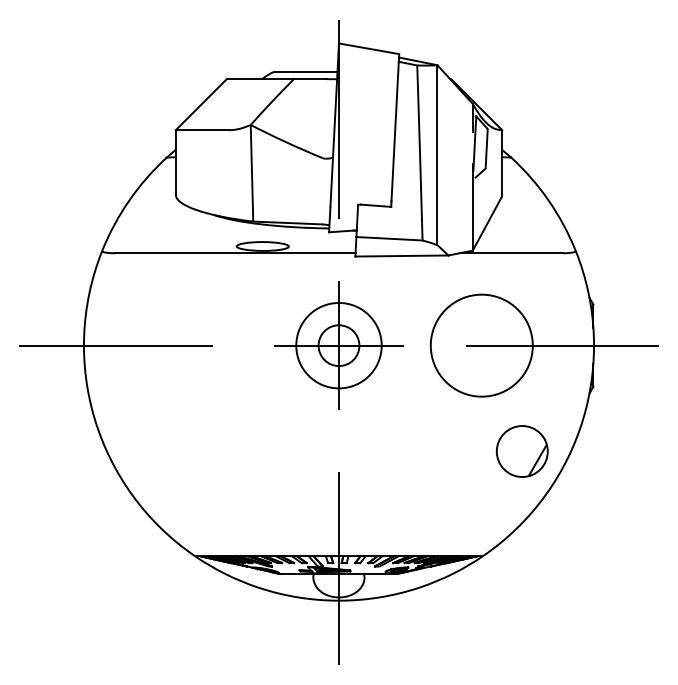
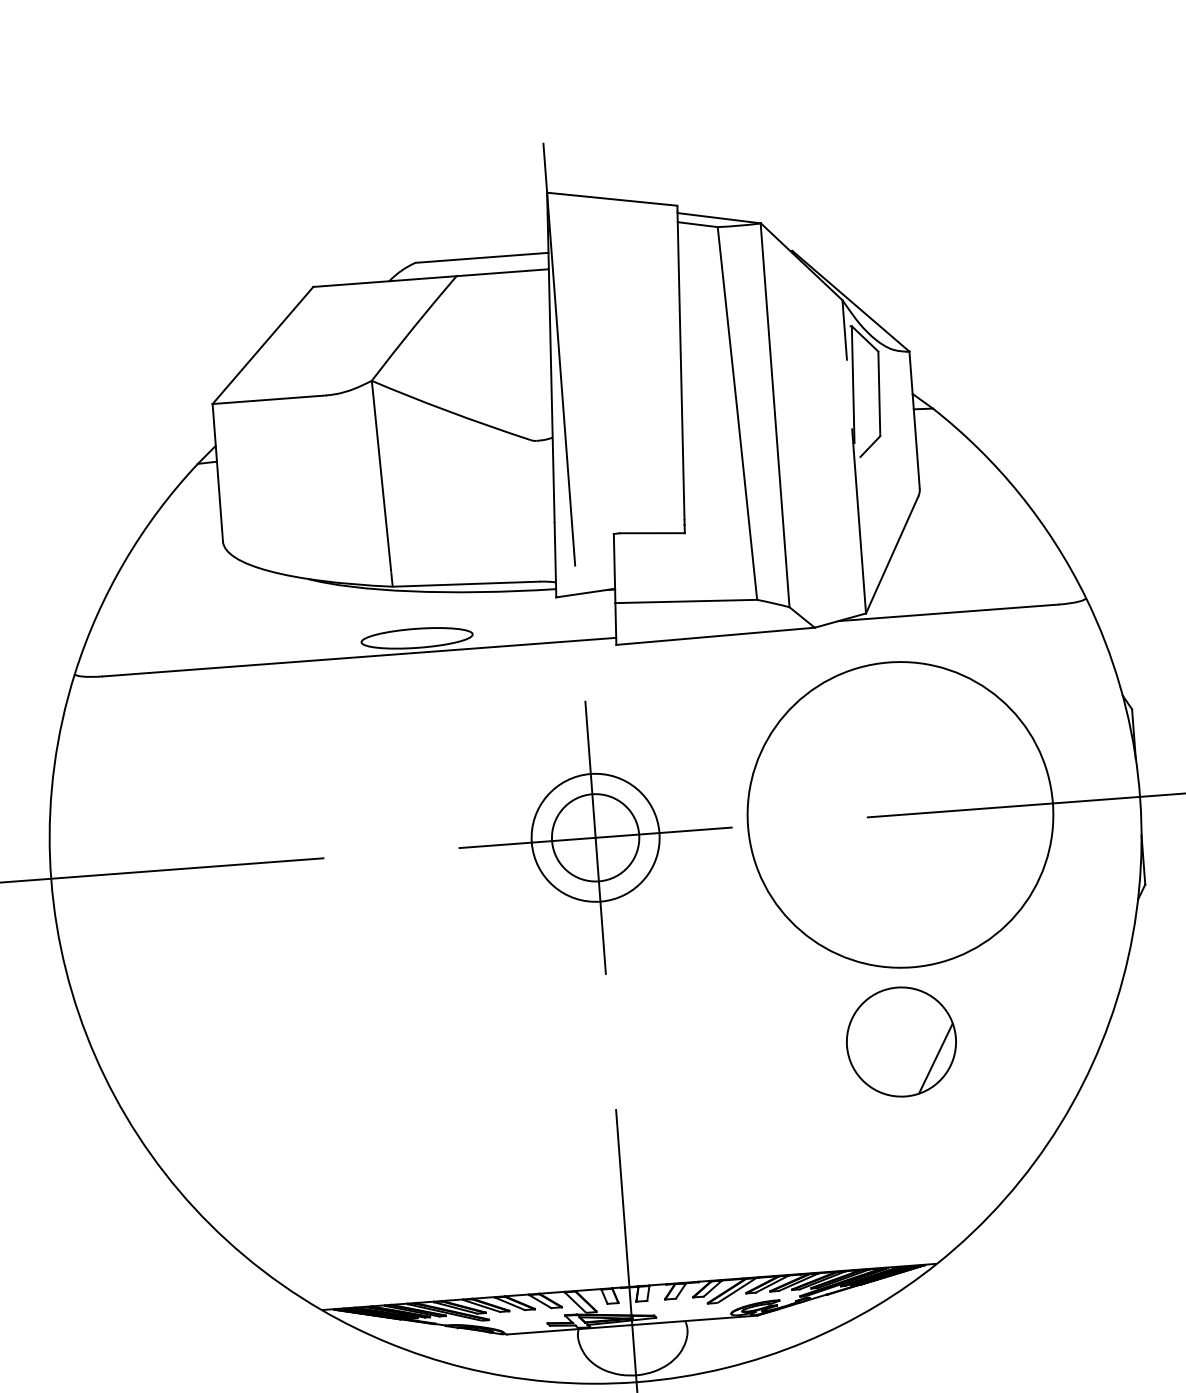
circle: (338, 345) -> (594, 837), size x0.7
circle: (481, 345) -> (899, 814), size x1.4
part: (521, 451) -> (899, 1042), moved

